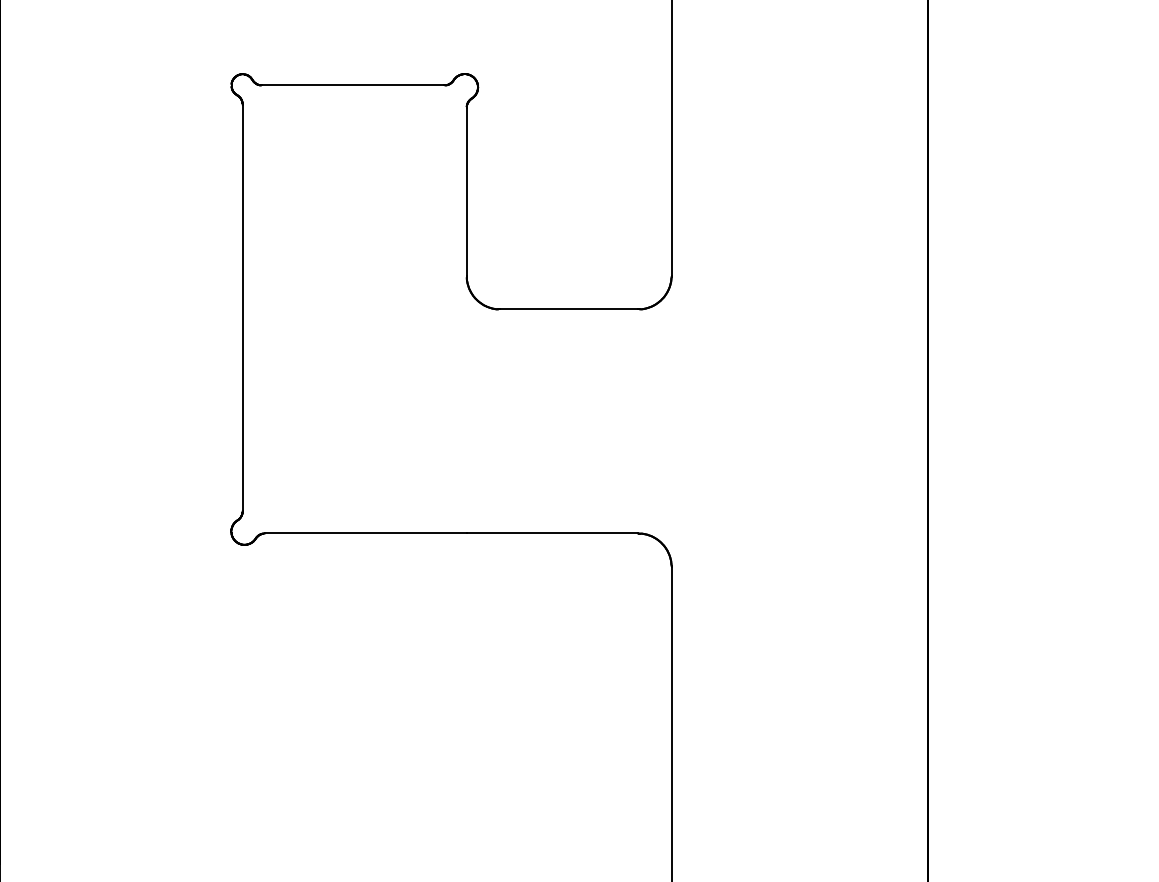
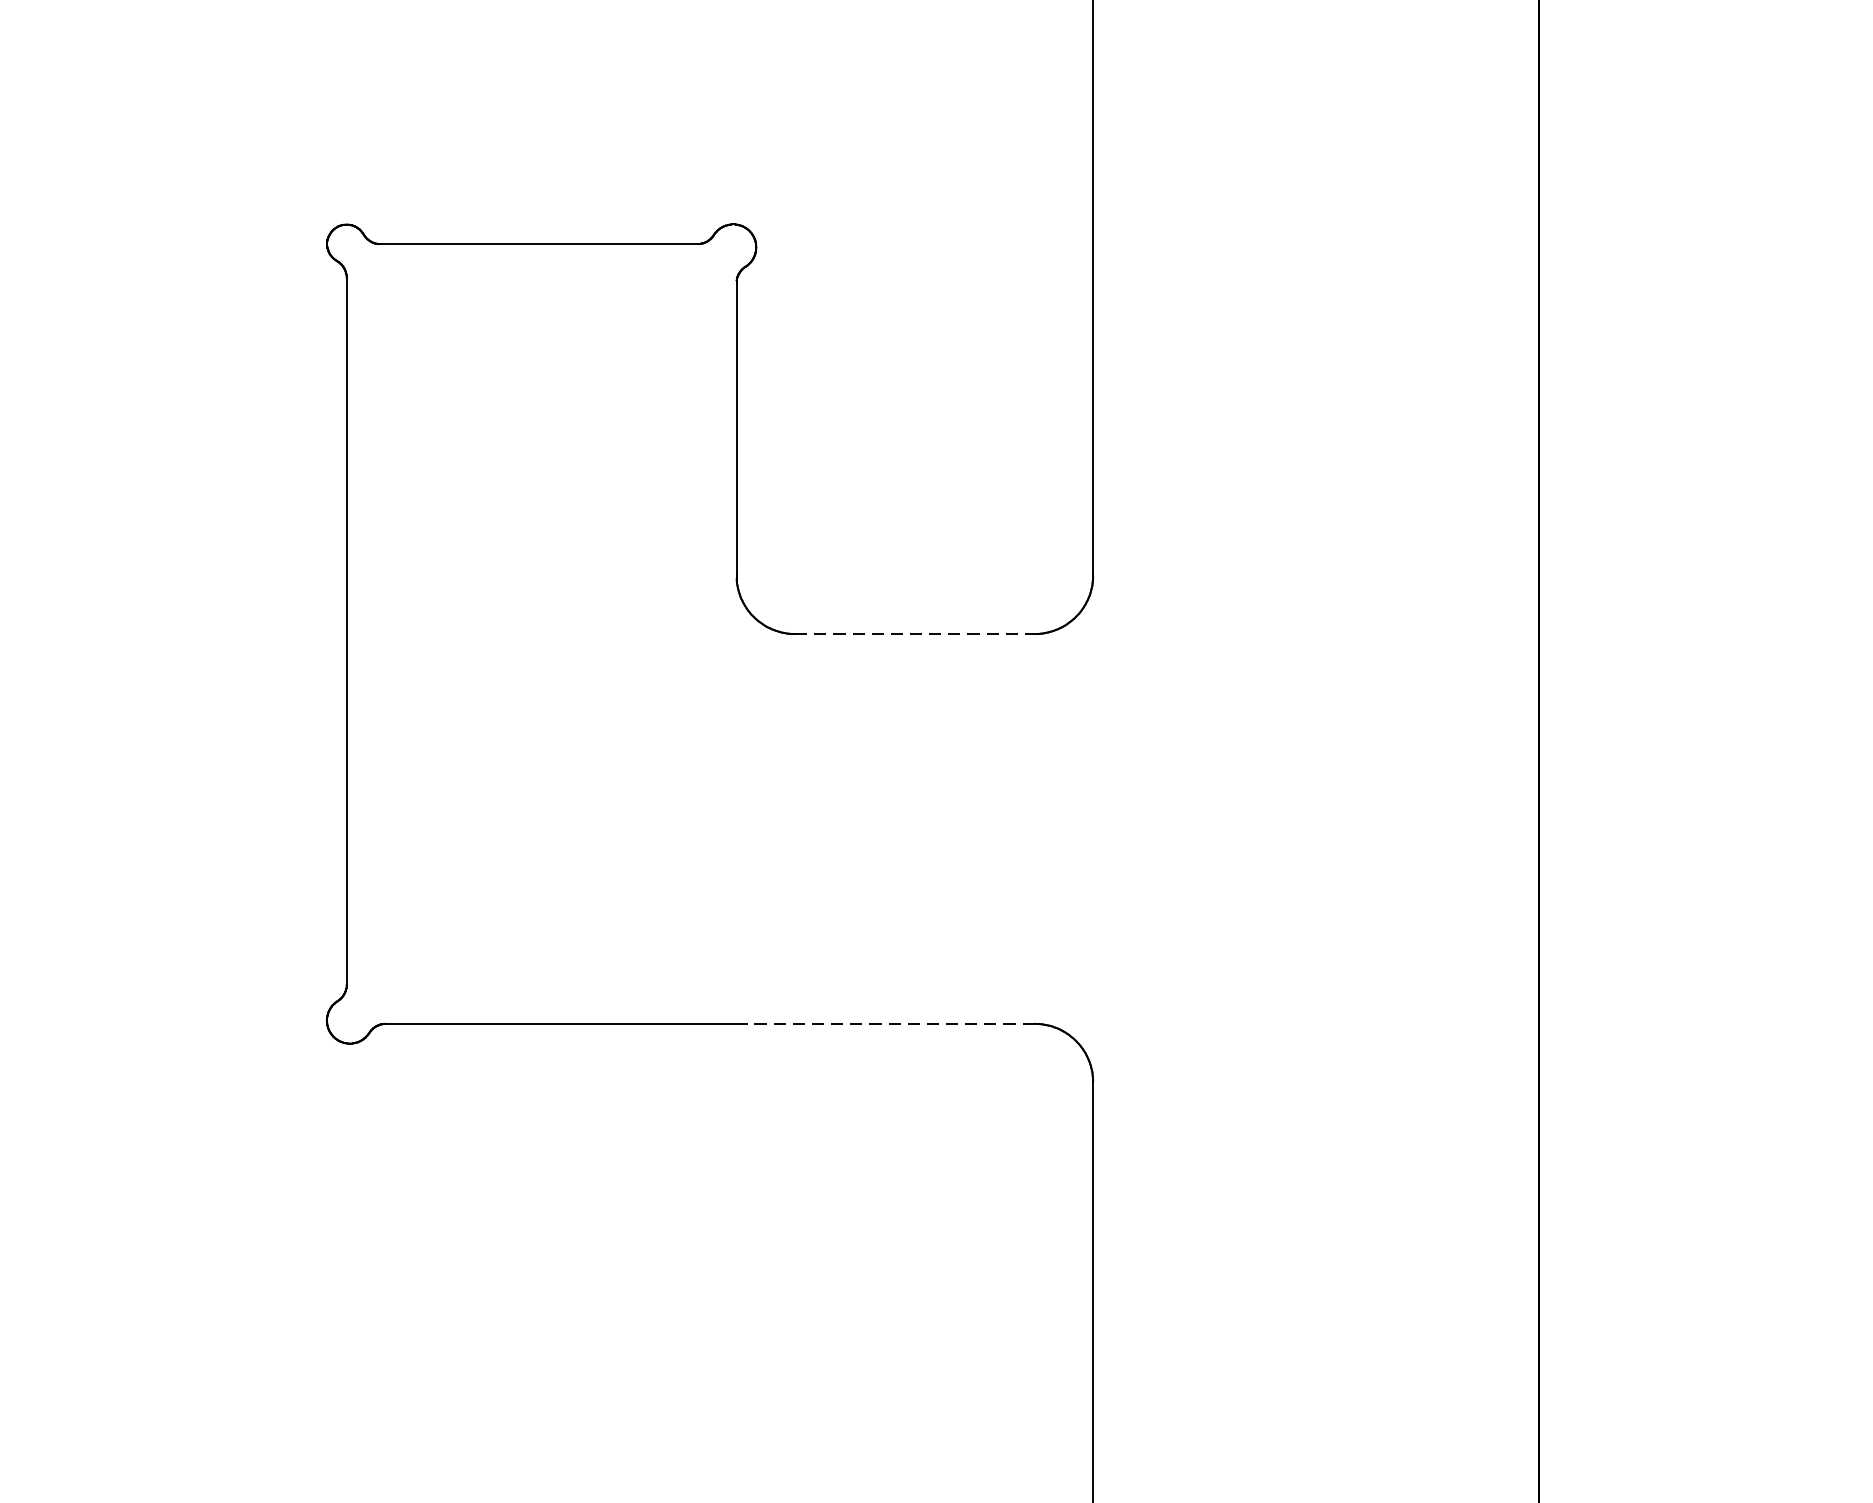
line: (569, 309) -> (915, 634), solid -> dashed
line: (552, 533) -> (885, 1023), solid -> dashed

